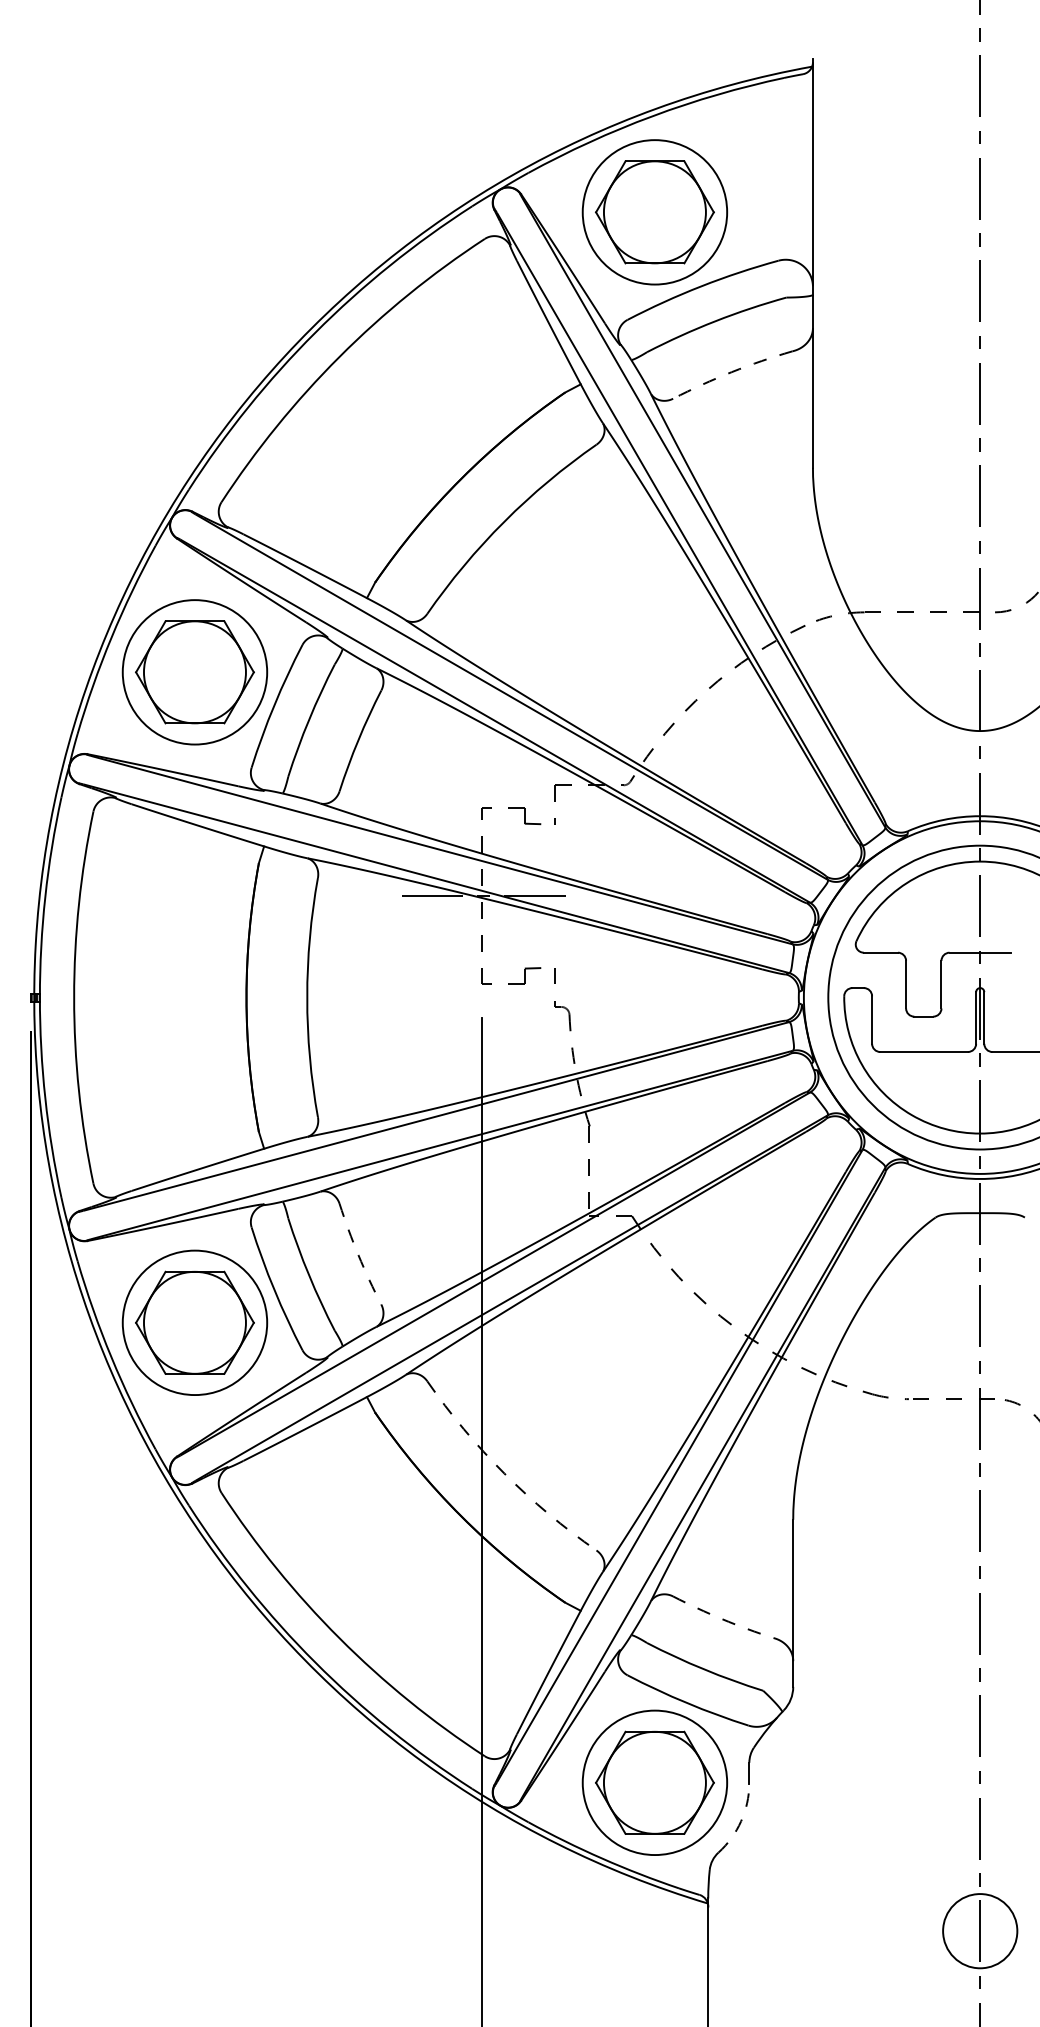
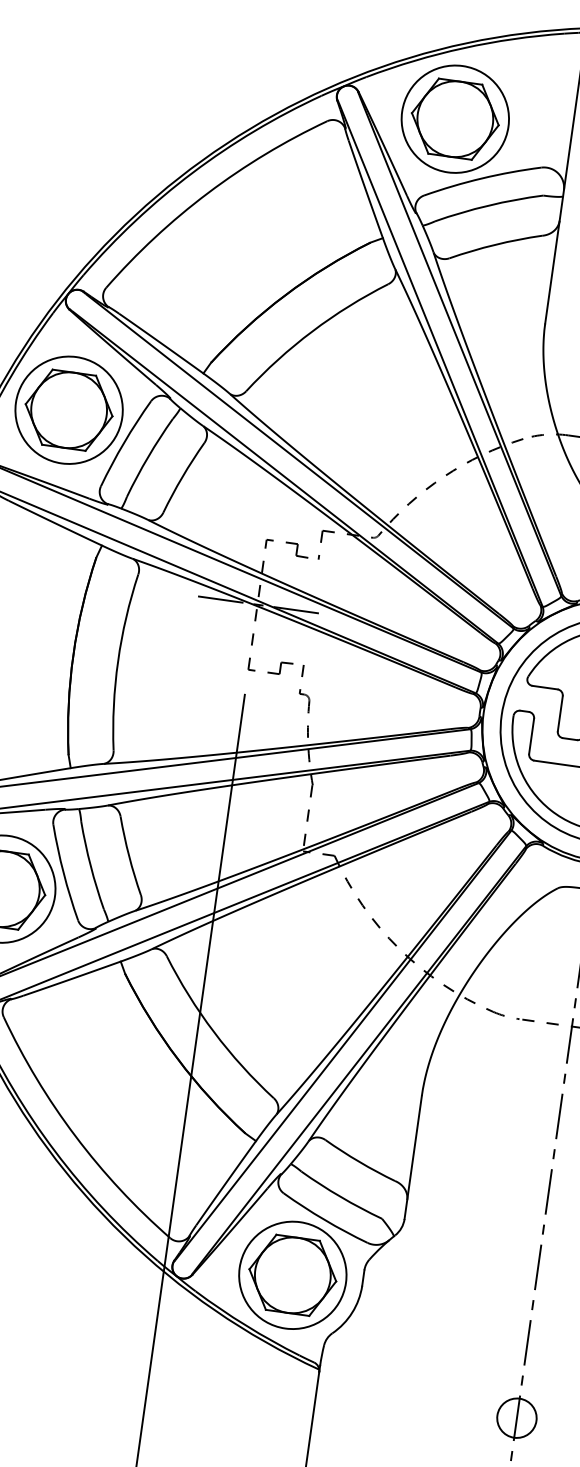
arc: (731, 372) -> (495, 245), dashed -> solid
arc: (358, 1255) -> (129, 856), dashed -> solid
arc: (504, 1473) -> (214, 1032), dashed -> solid
arc: (722, 1619) -> (359, 1162), dashed -> solid
arc: (741, 1821) -> (352, 1312), dashed -> solid
circle: (979, 1930) -> (516, 1417), size x0.71

